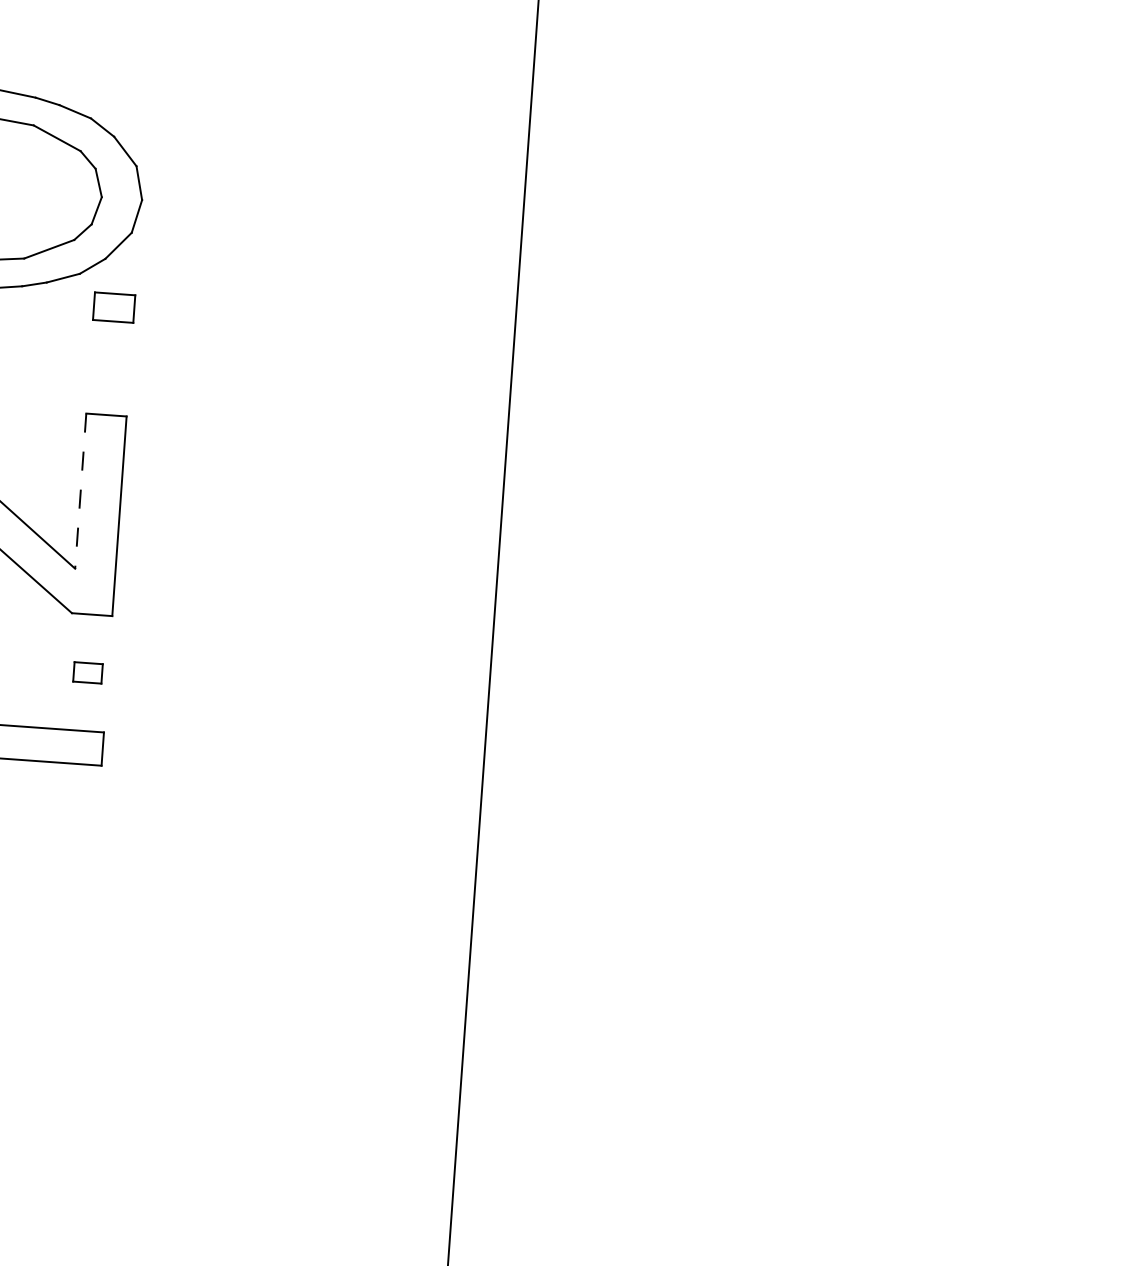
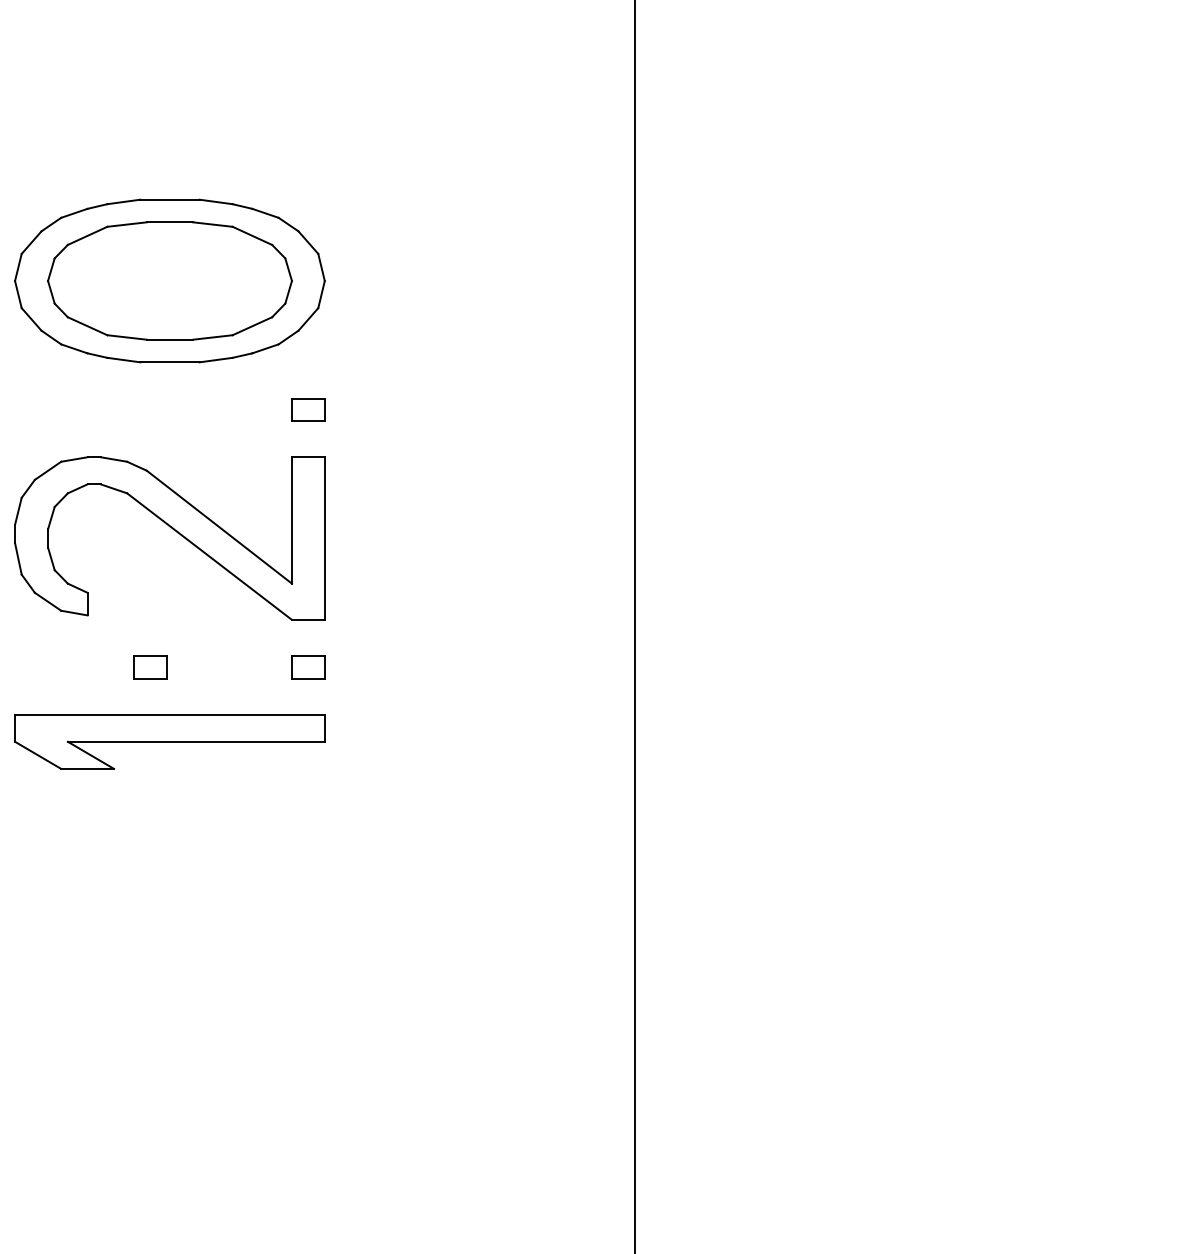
part: (114, 307) -> (308, 409), moved
line: (80, 491) -> (291, 520), dashed -> solid
part: (88, 673) -> (308, 667), size x1.43

